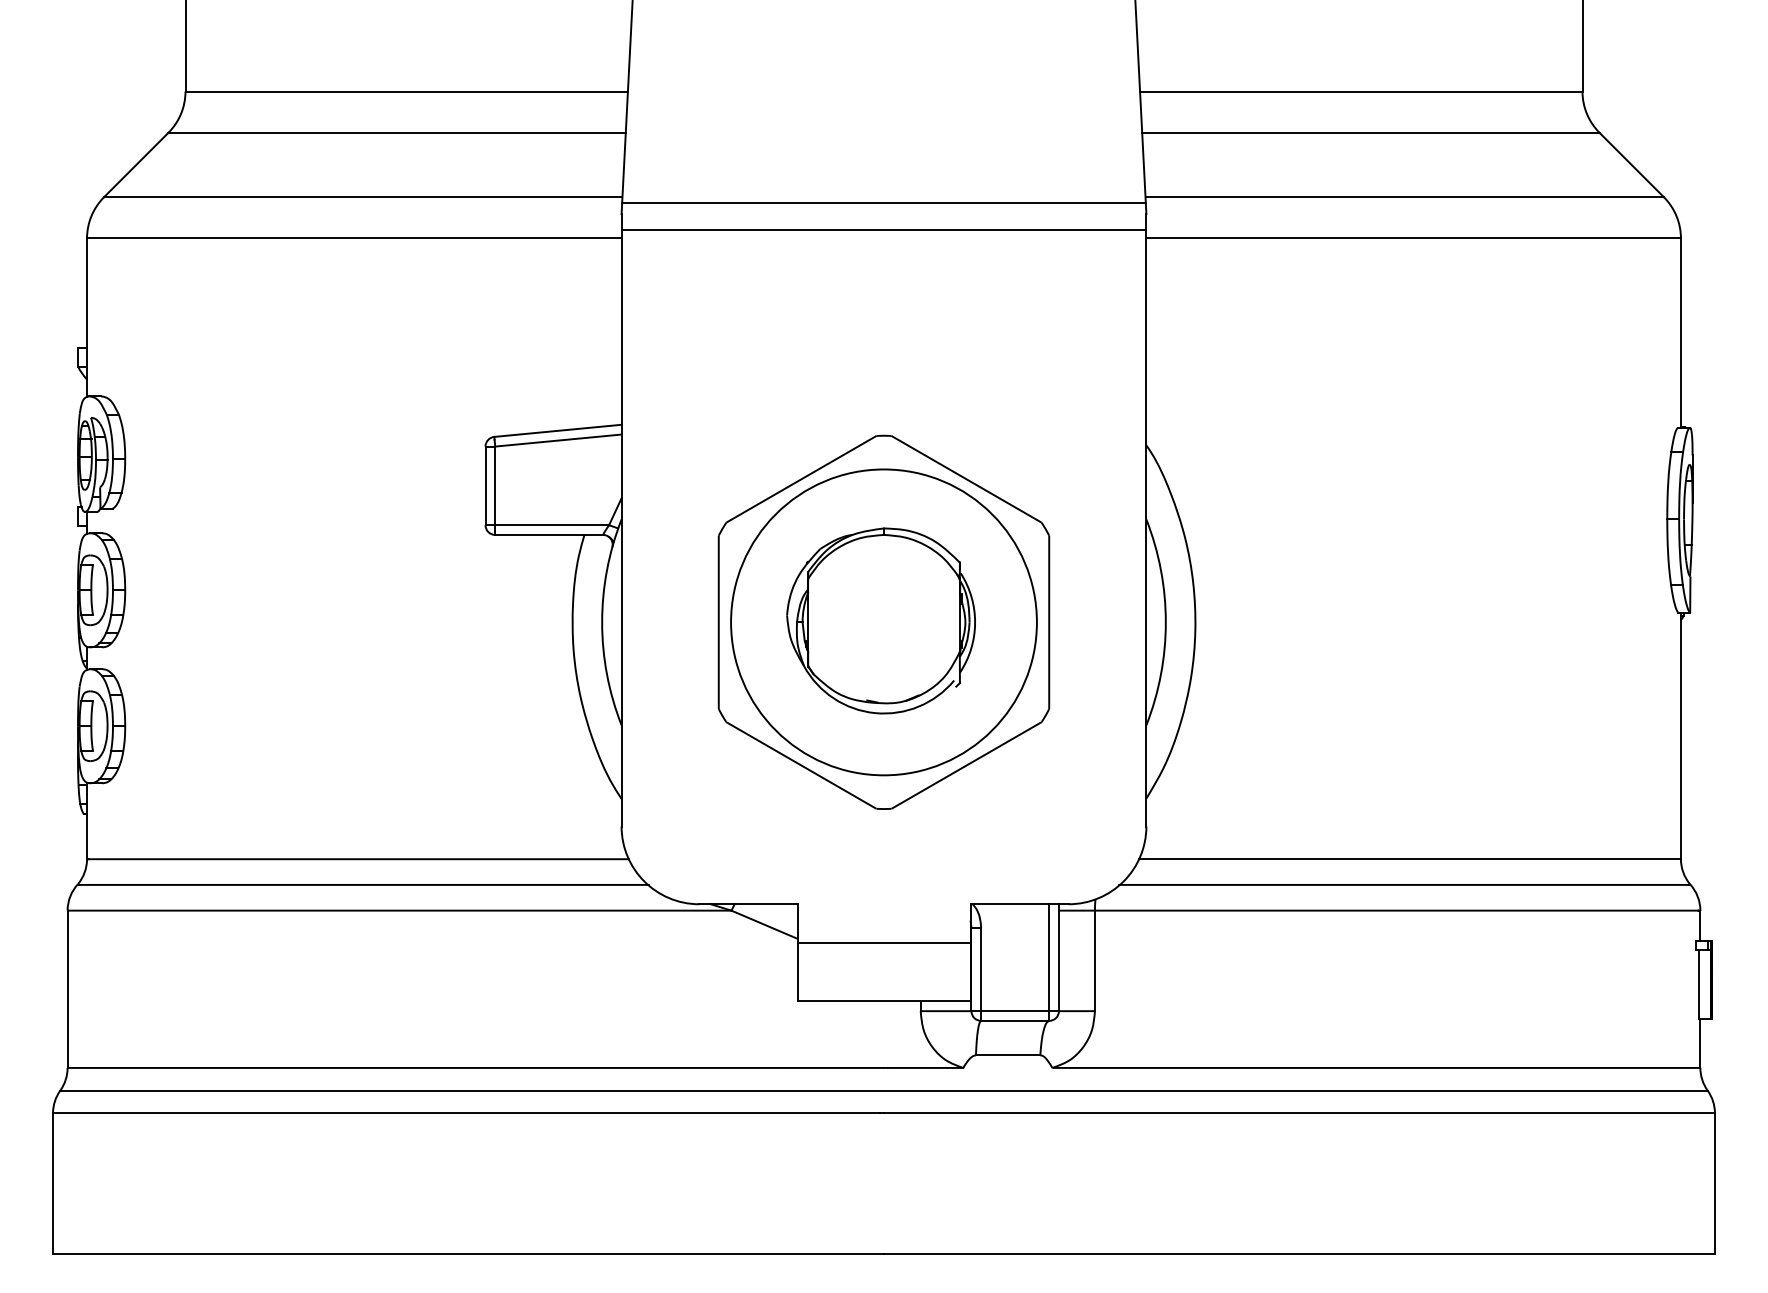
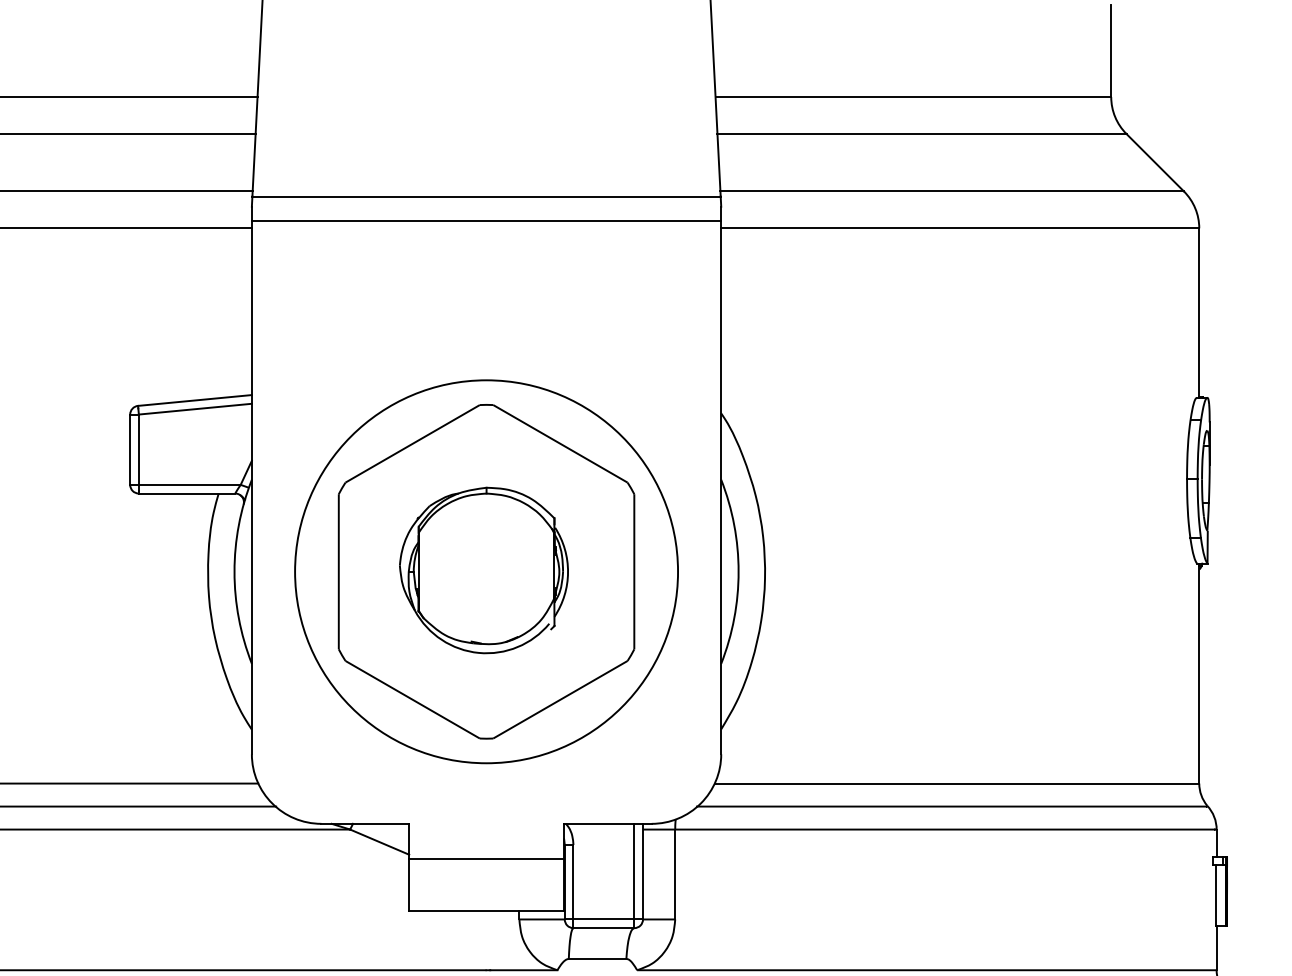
circle: (883, 622) -> (486, 571), size x1.4

